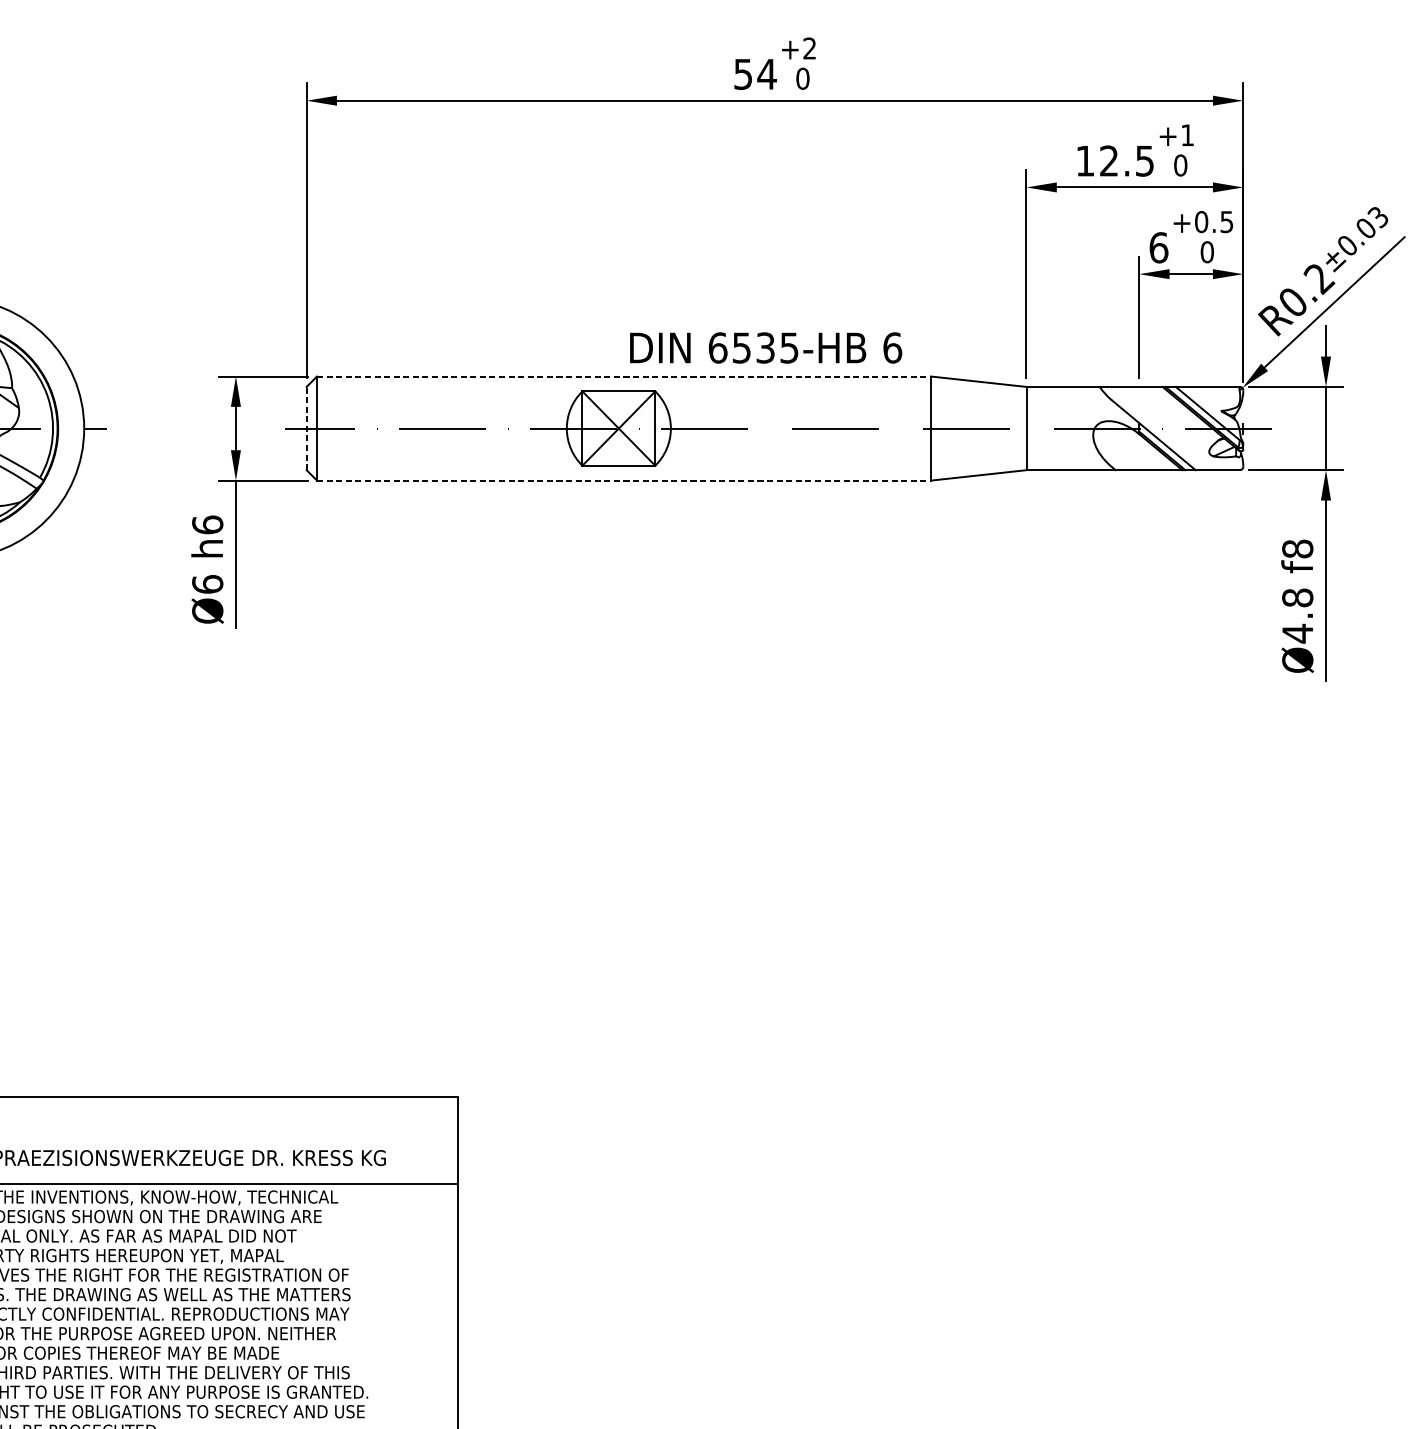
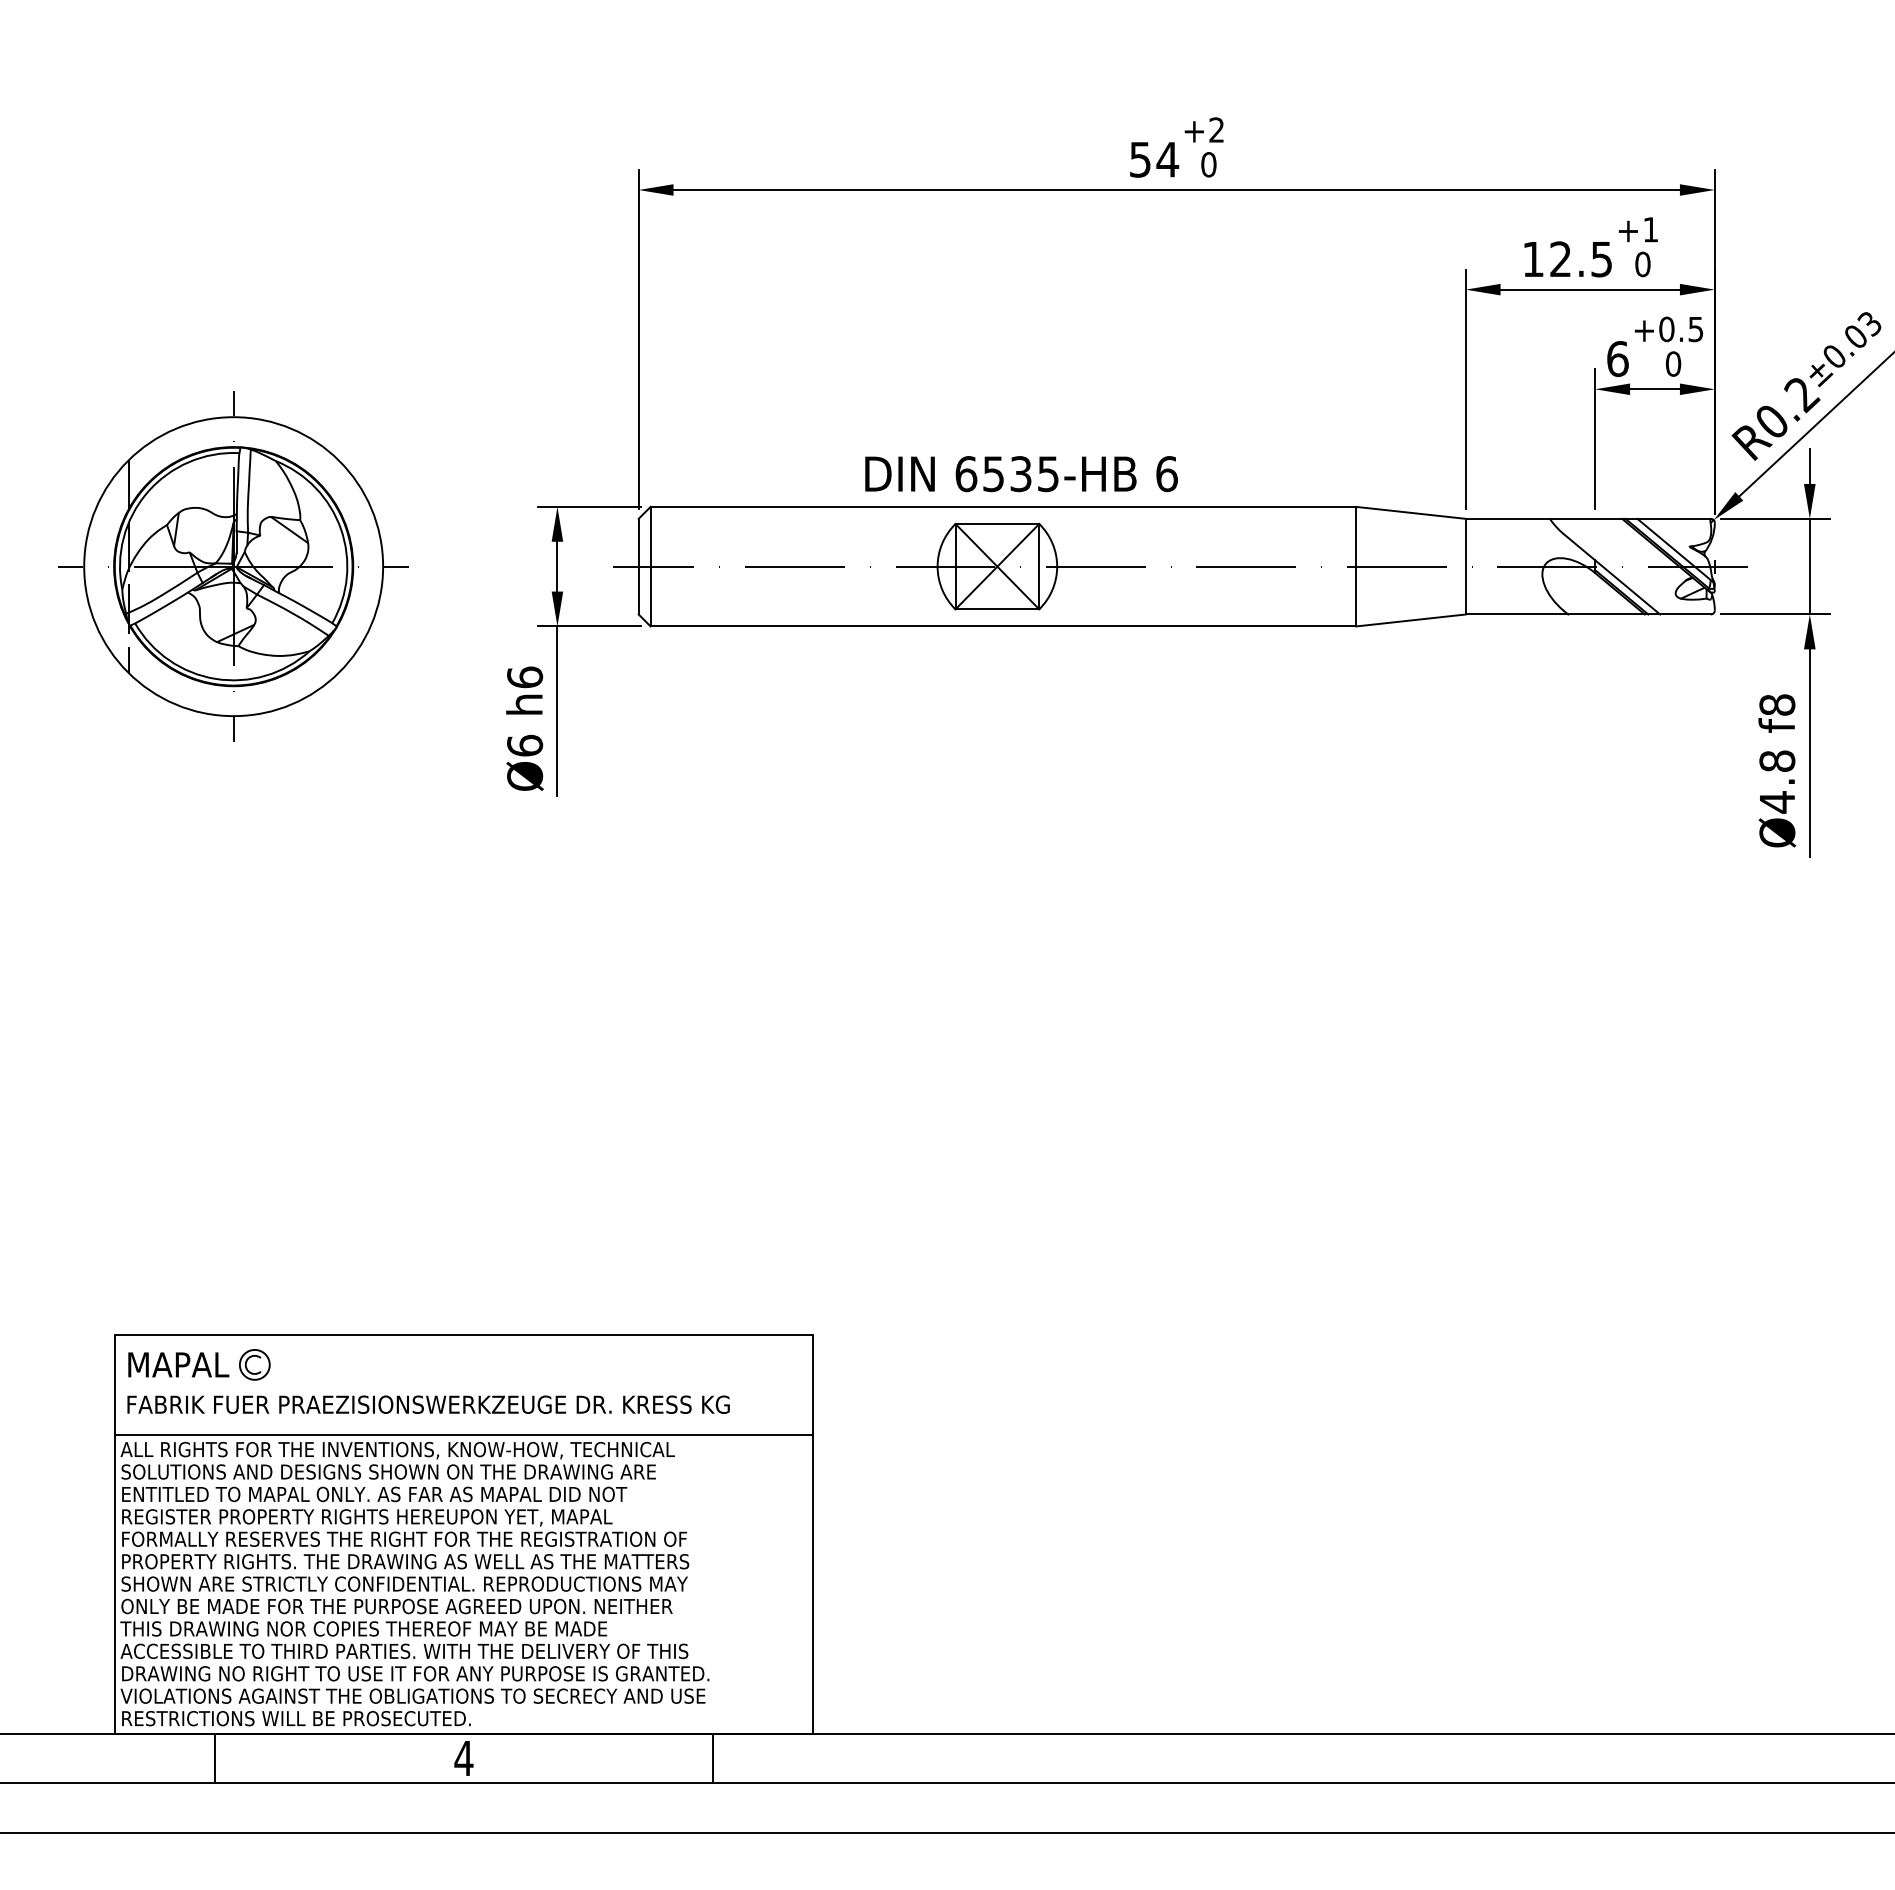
text: (766, 348) -> (1021, 474), moved
line: (624, 376) -> (1003, 506), dashed -> solid
line: (306, 428) -> (638, 566), dashed -> solid
line: (624, 480) -> (1003, 626), dashed -> solid

